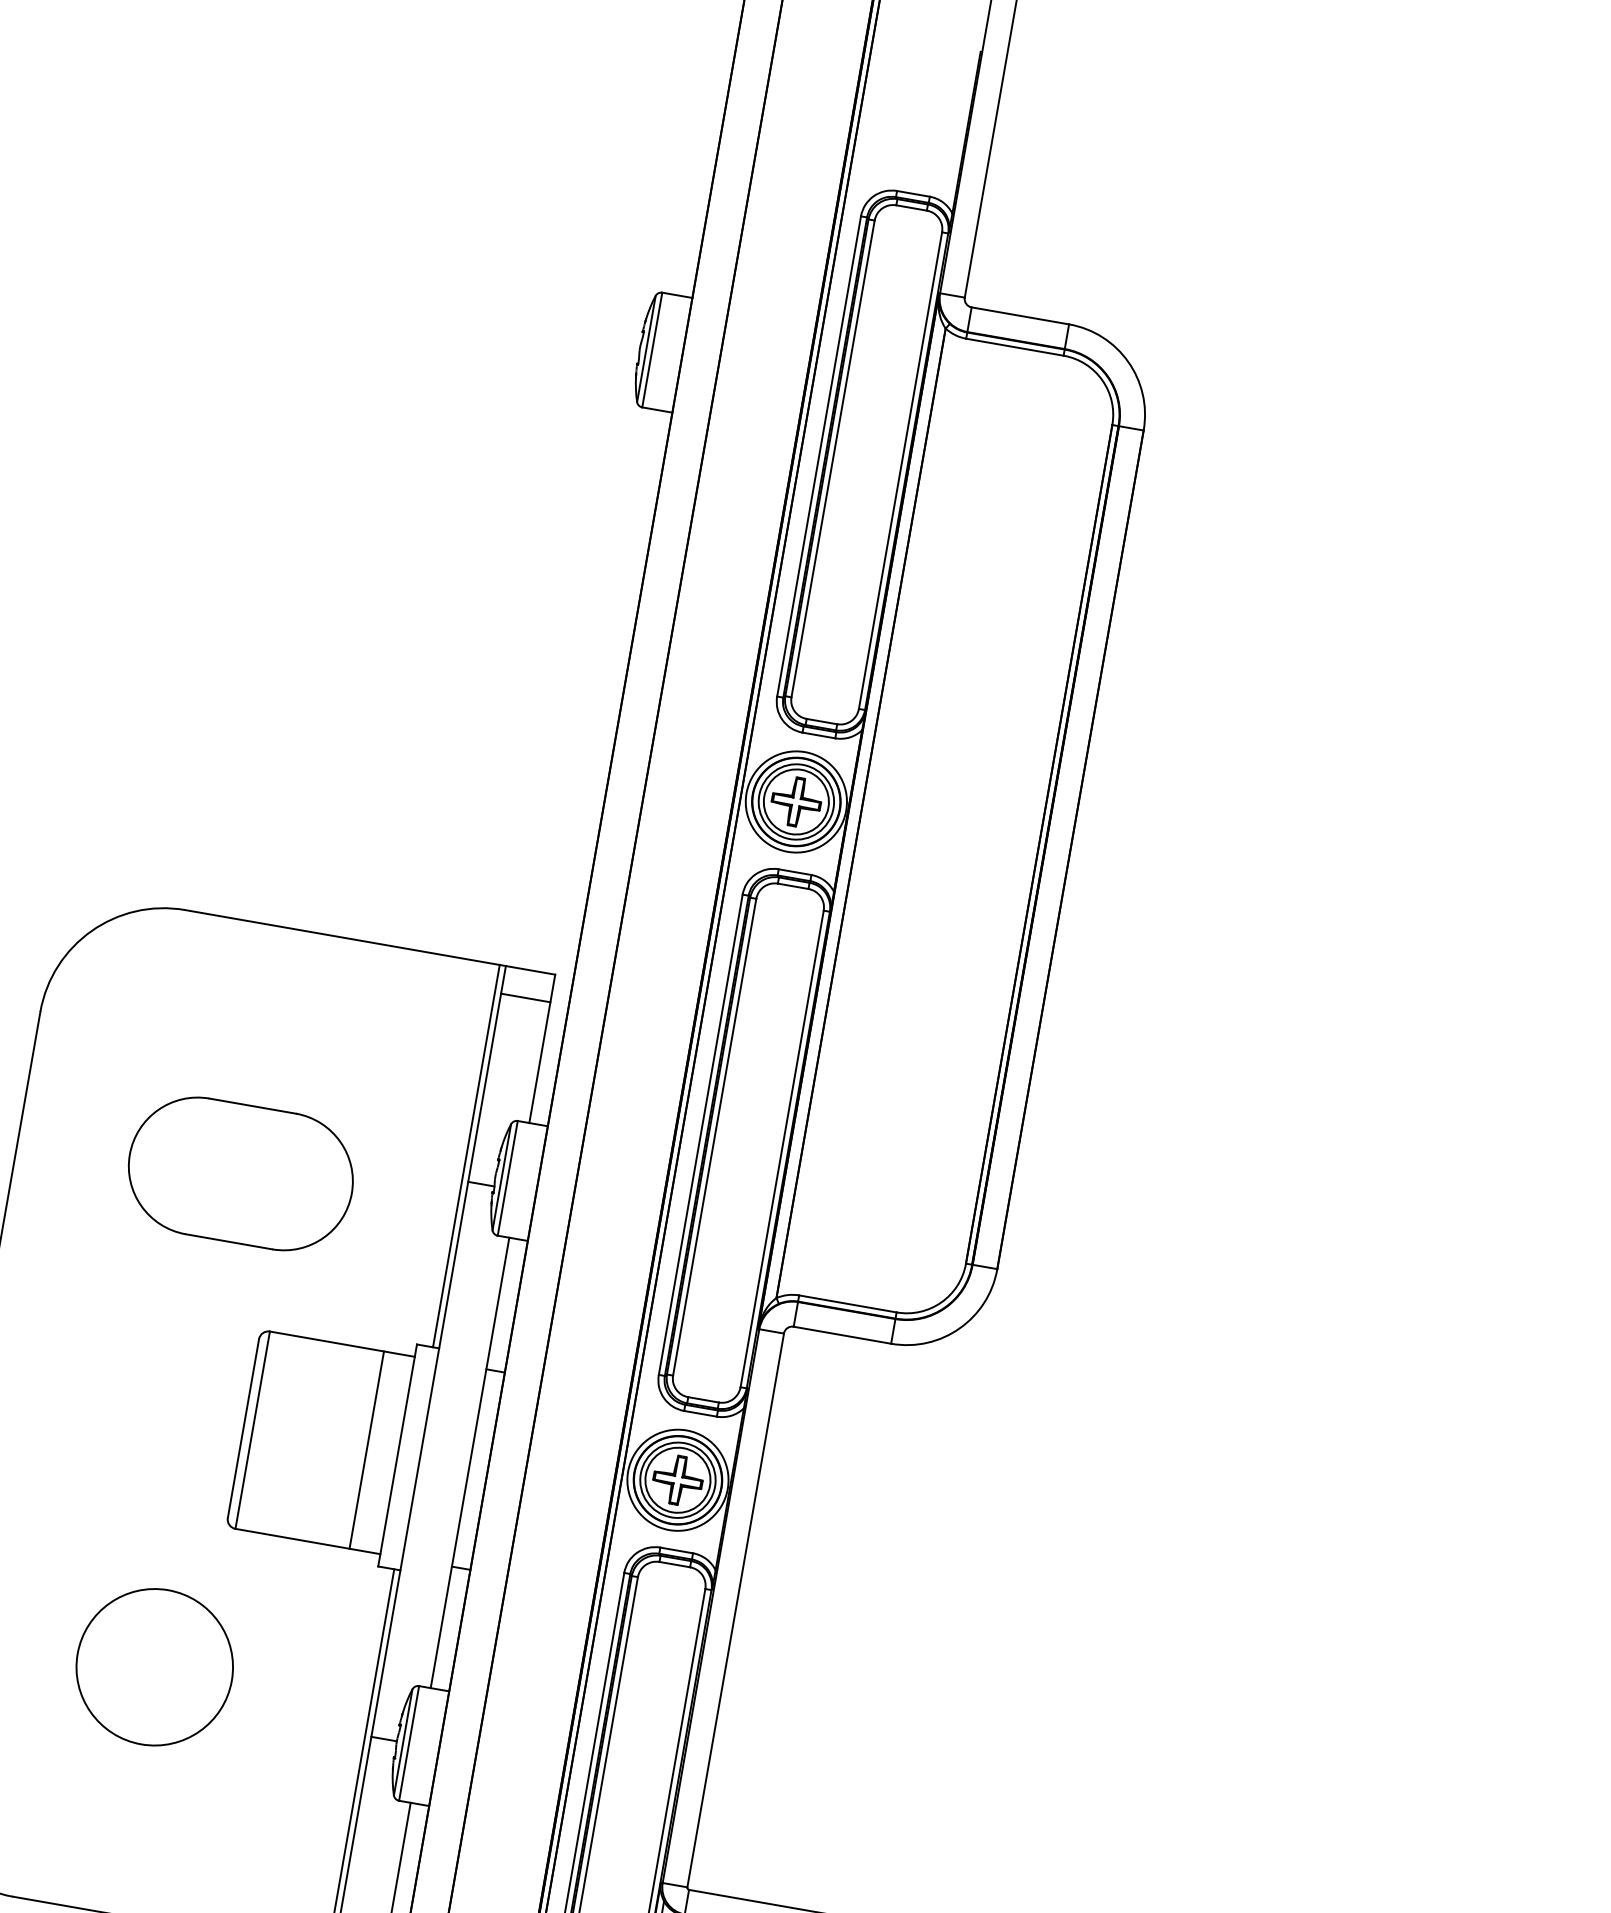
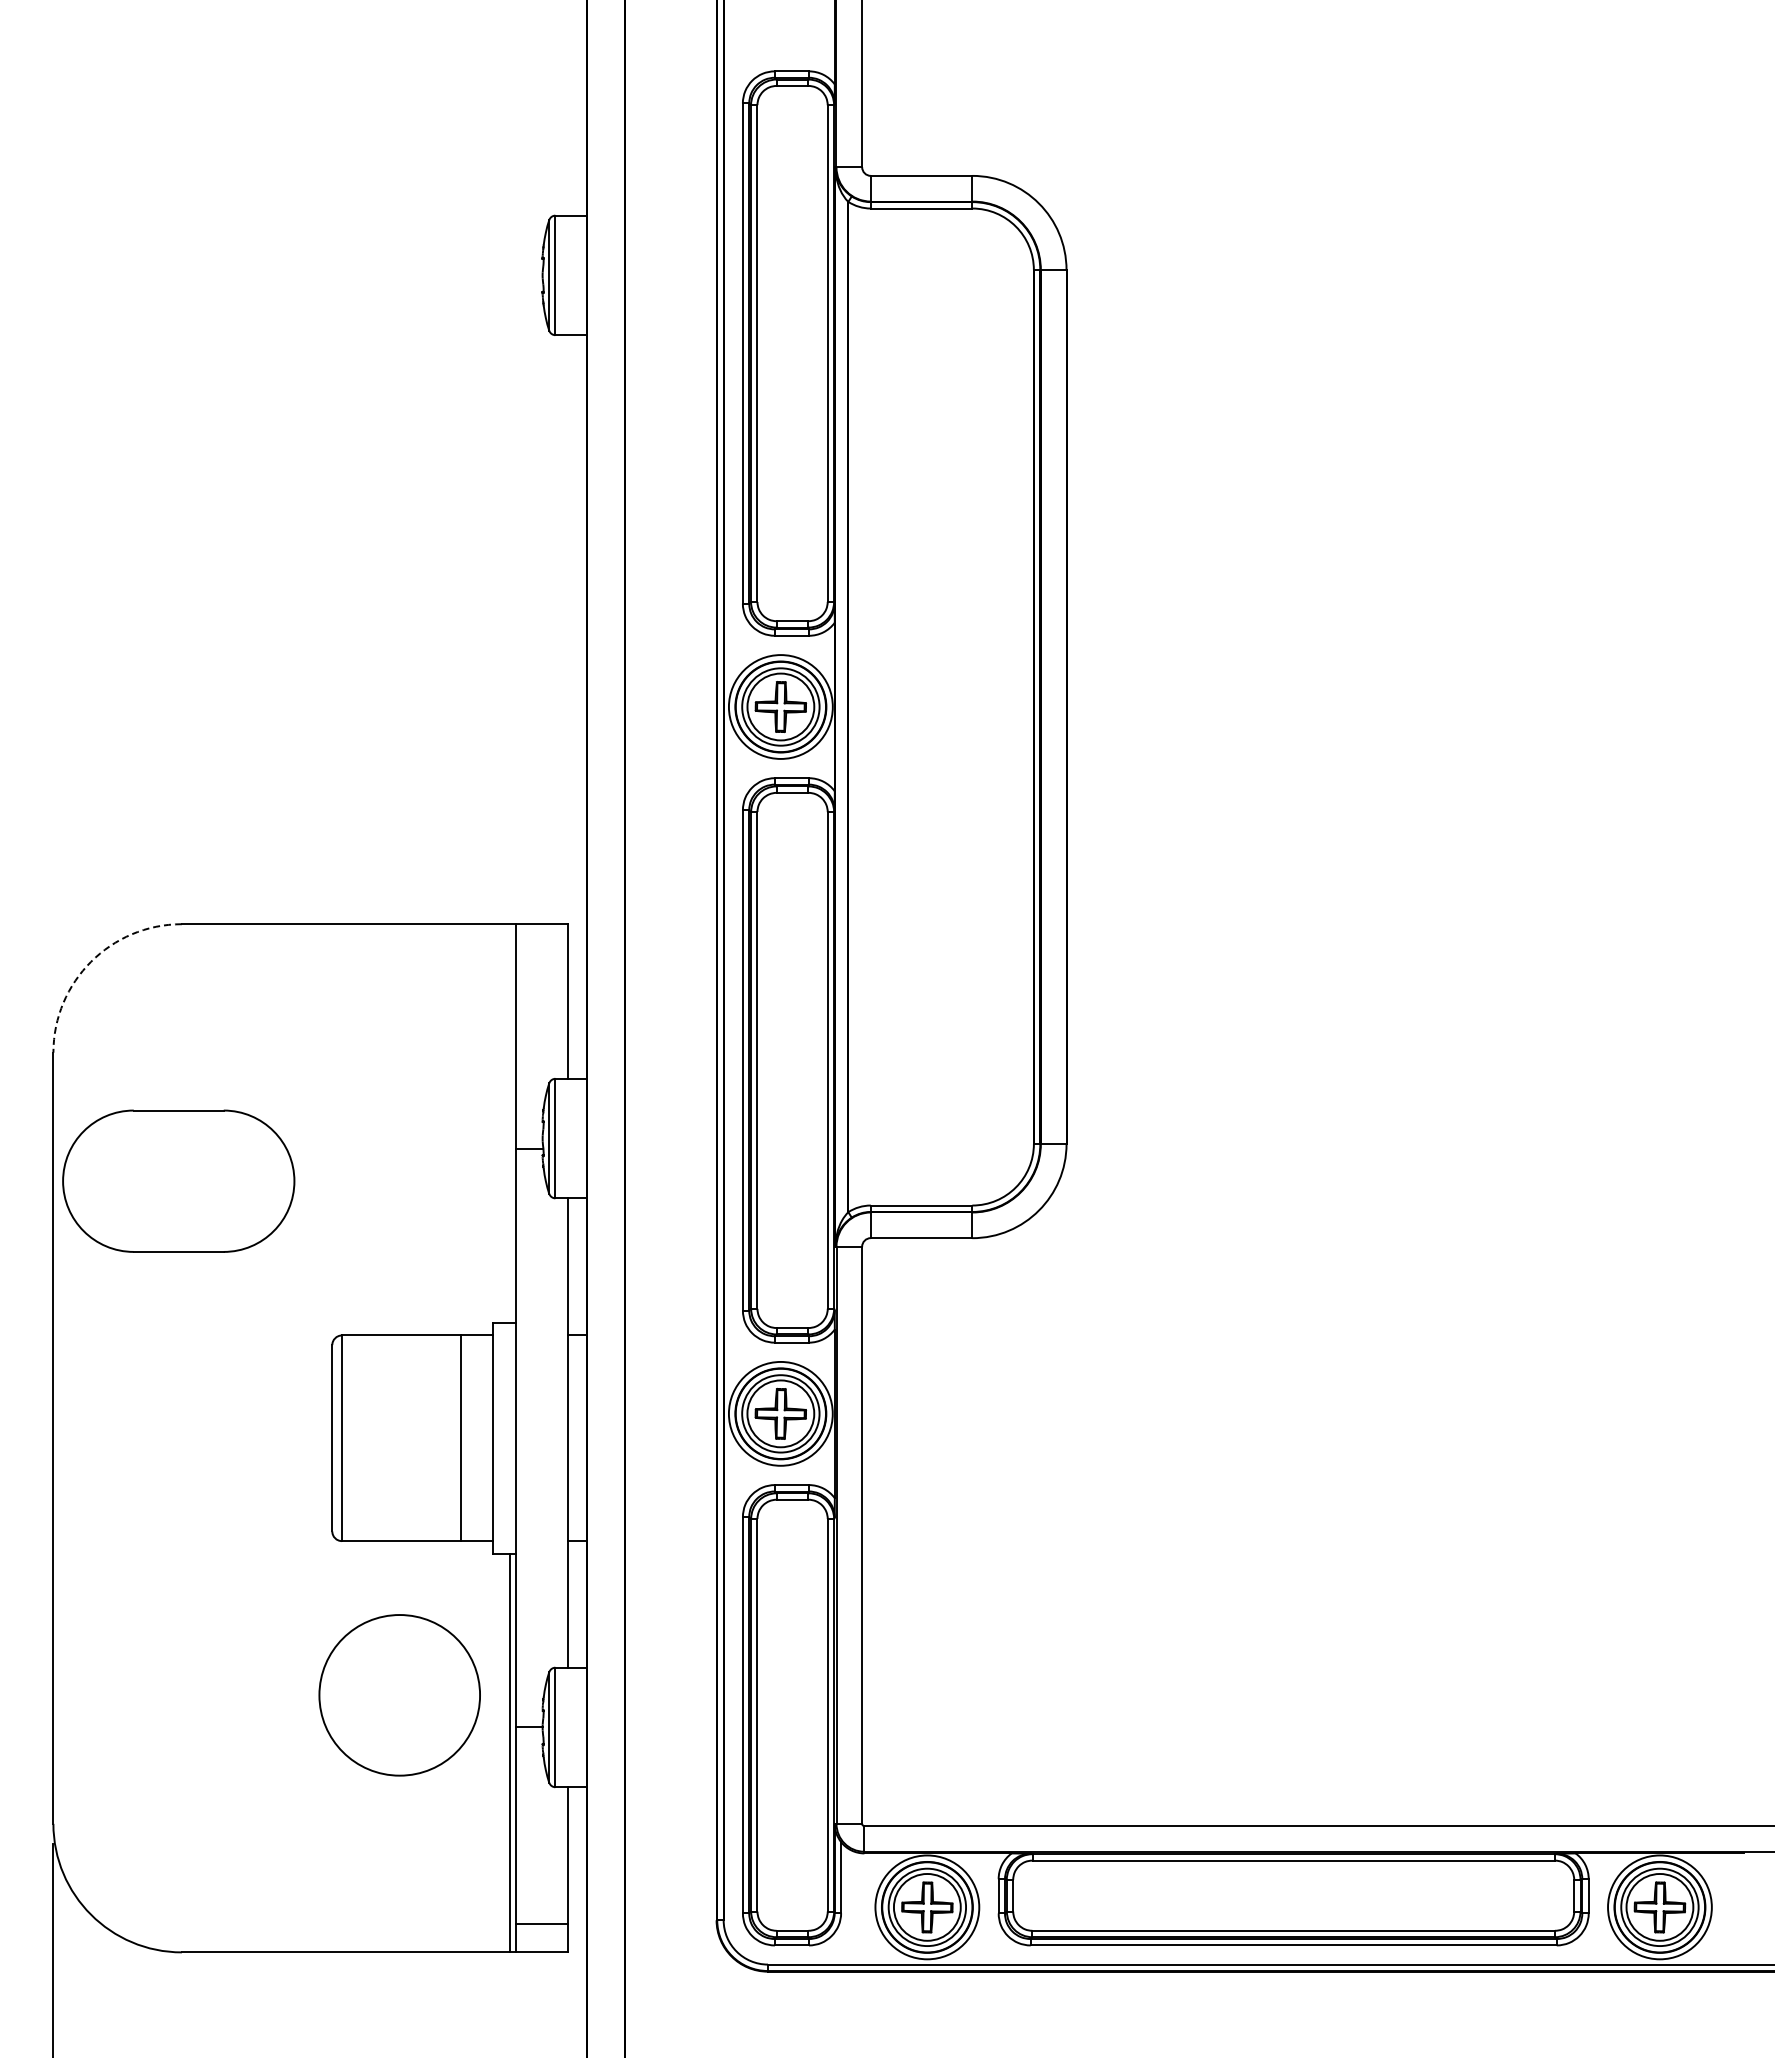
arc: (92, 930) -> (91, 961), solid -> dashed
line: (525, 998) -> (541, 953), removed
line: (466, 1156) -> (509, 1123), removed
part: (240, 1173) -> (178, 1180), moved
circle: (154, 1667) -> (399, 1695), moved

